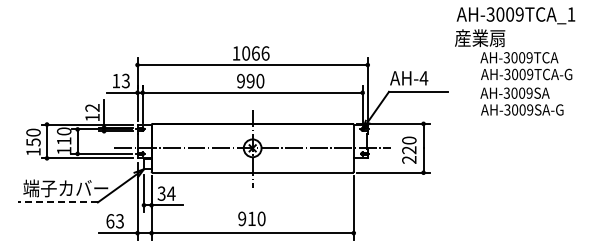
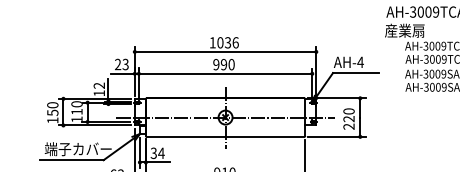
text: (255, 53) -> (227, 42), 1066 -> 1036
text: (116, 80) -> (118, 64), 13 -> 23
line: (57, 202) -> (71, 160), dashed -> solid

